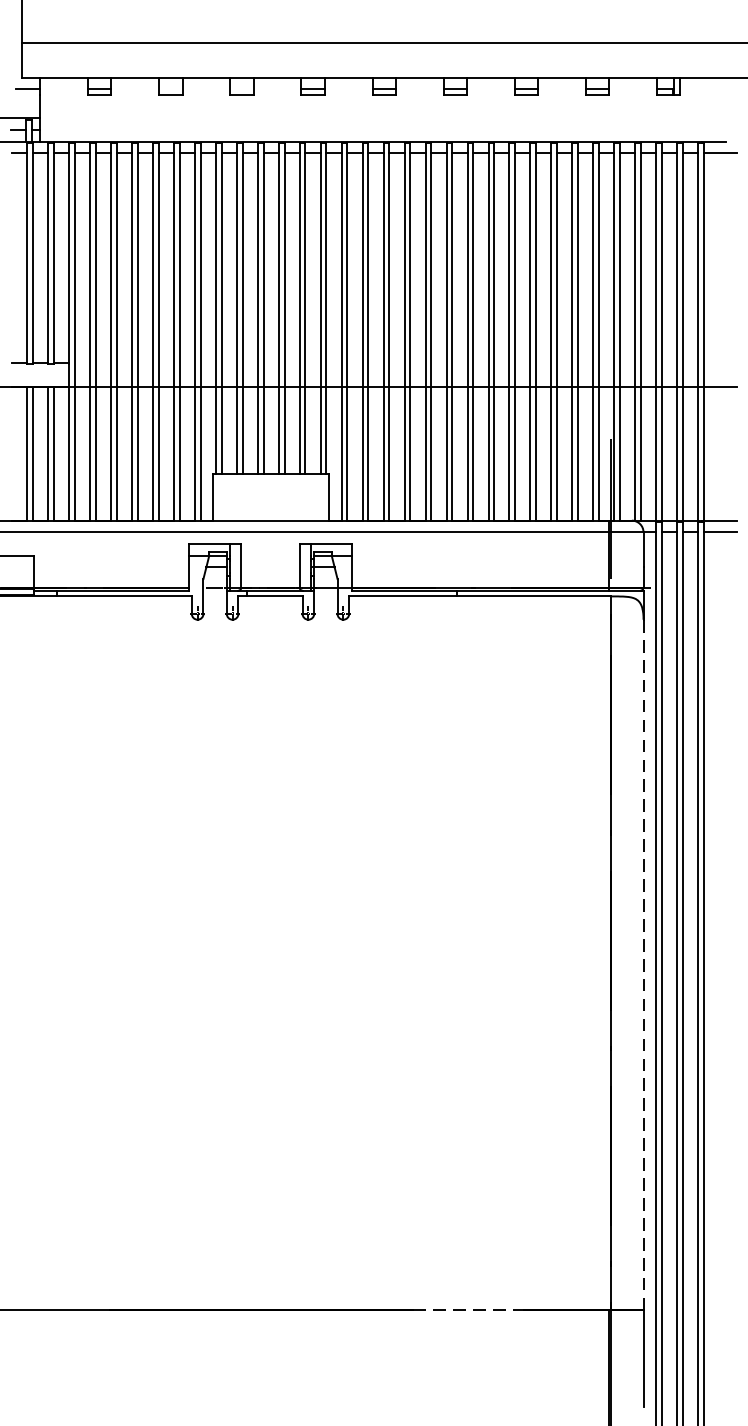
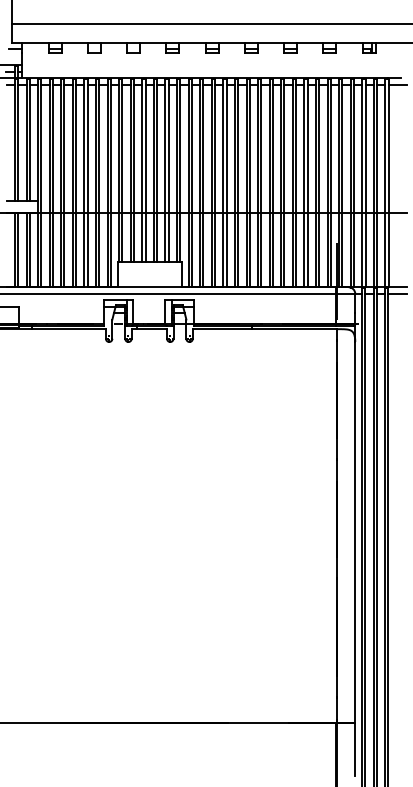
line: (644, 964) -> (355, 532), dashed -> solid
line: (468, 1310) -> (258, 723), dashed -> solid

